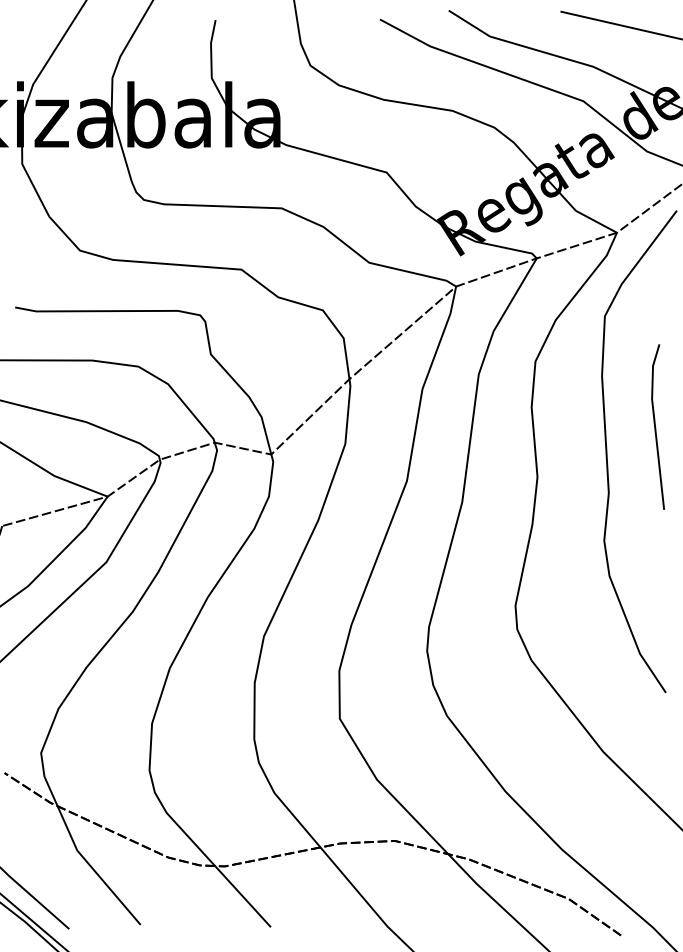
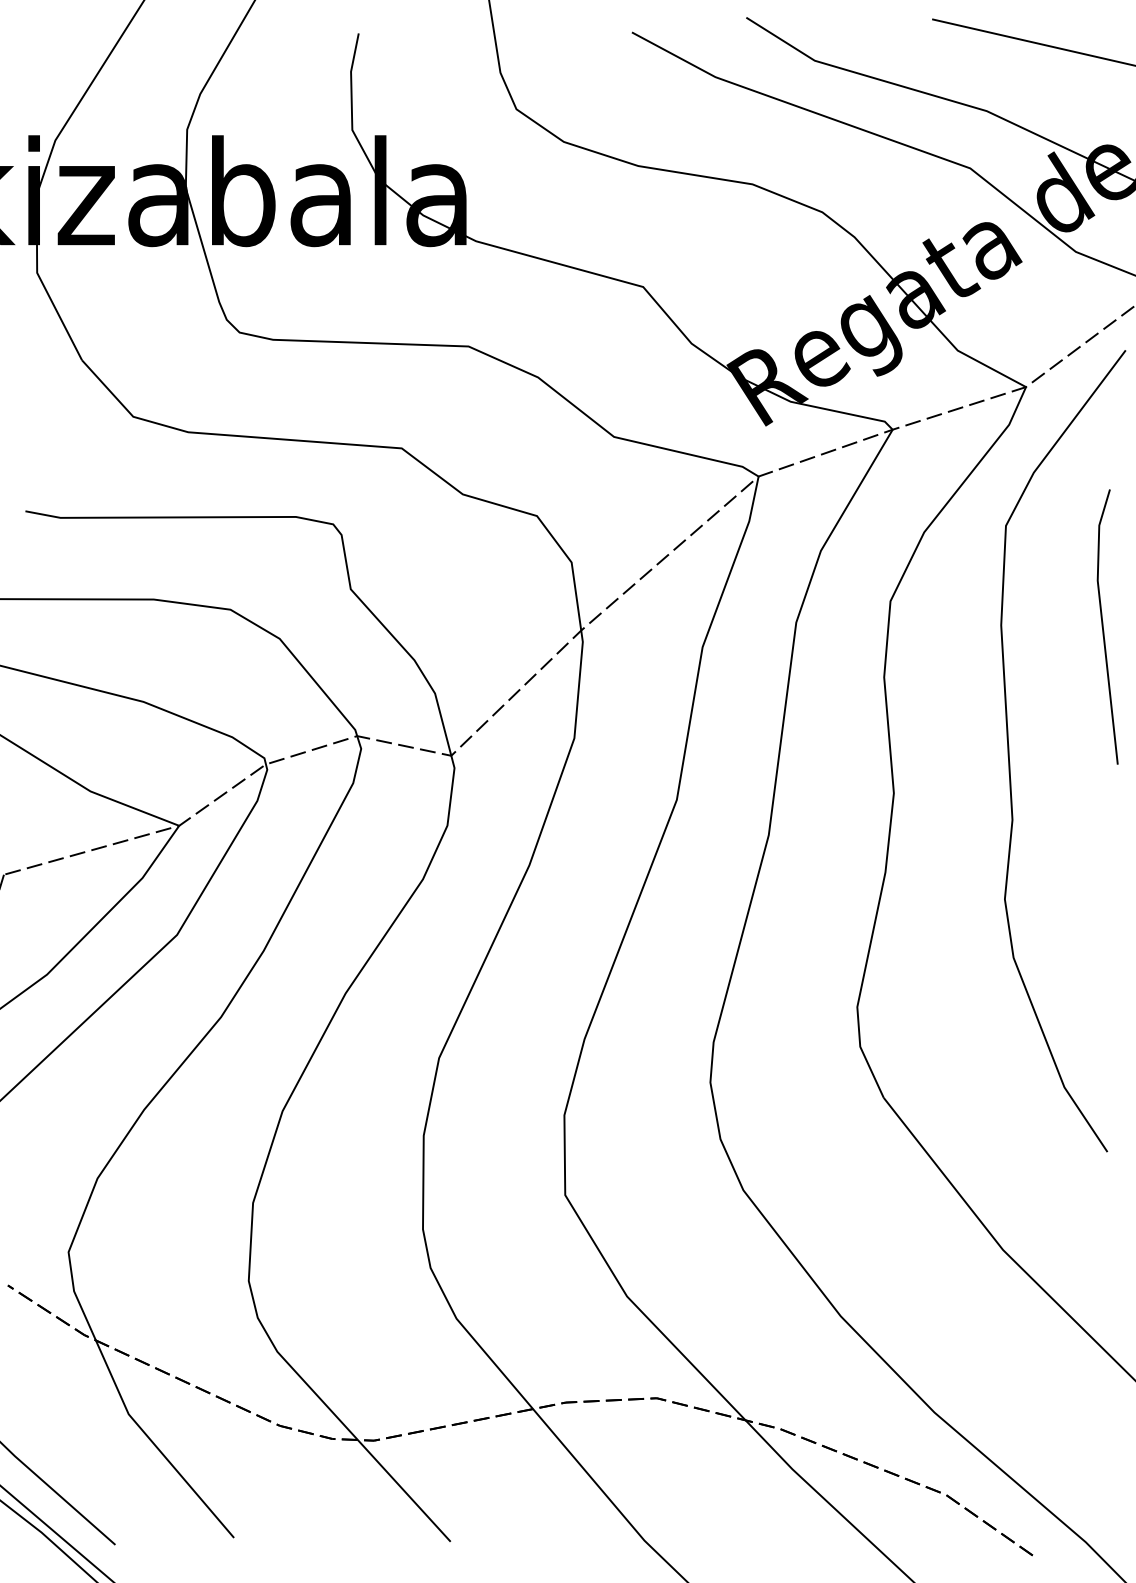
line: (656, 427) -> (1105, 627), moved

